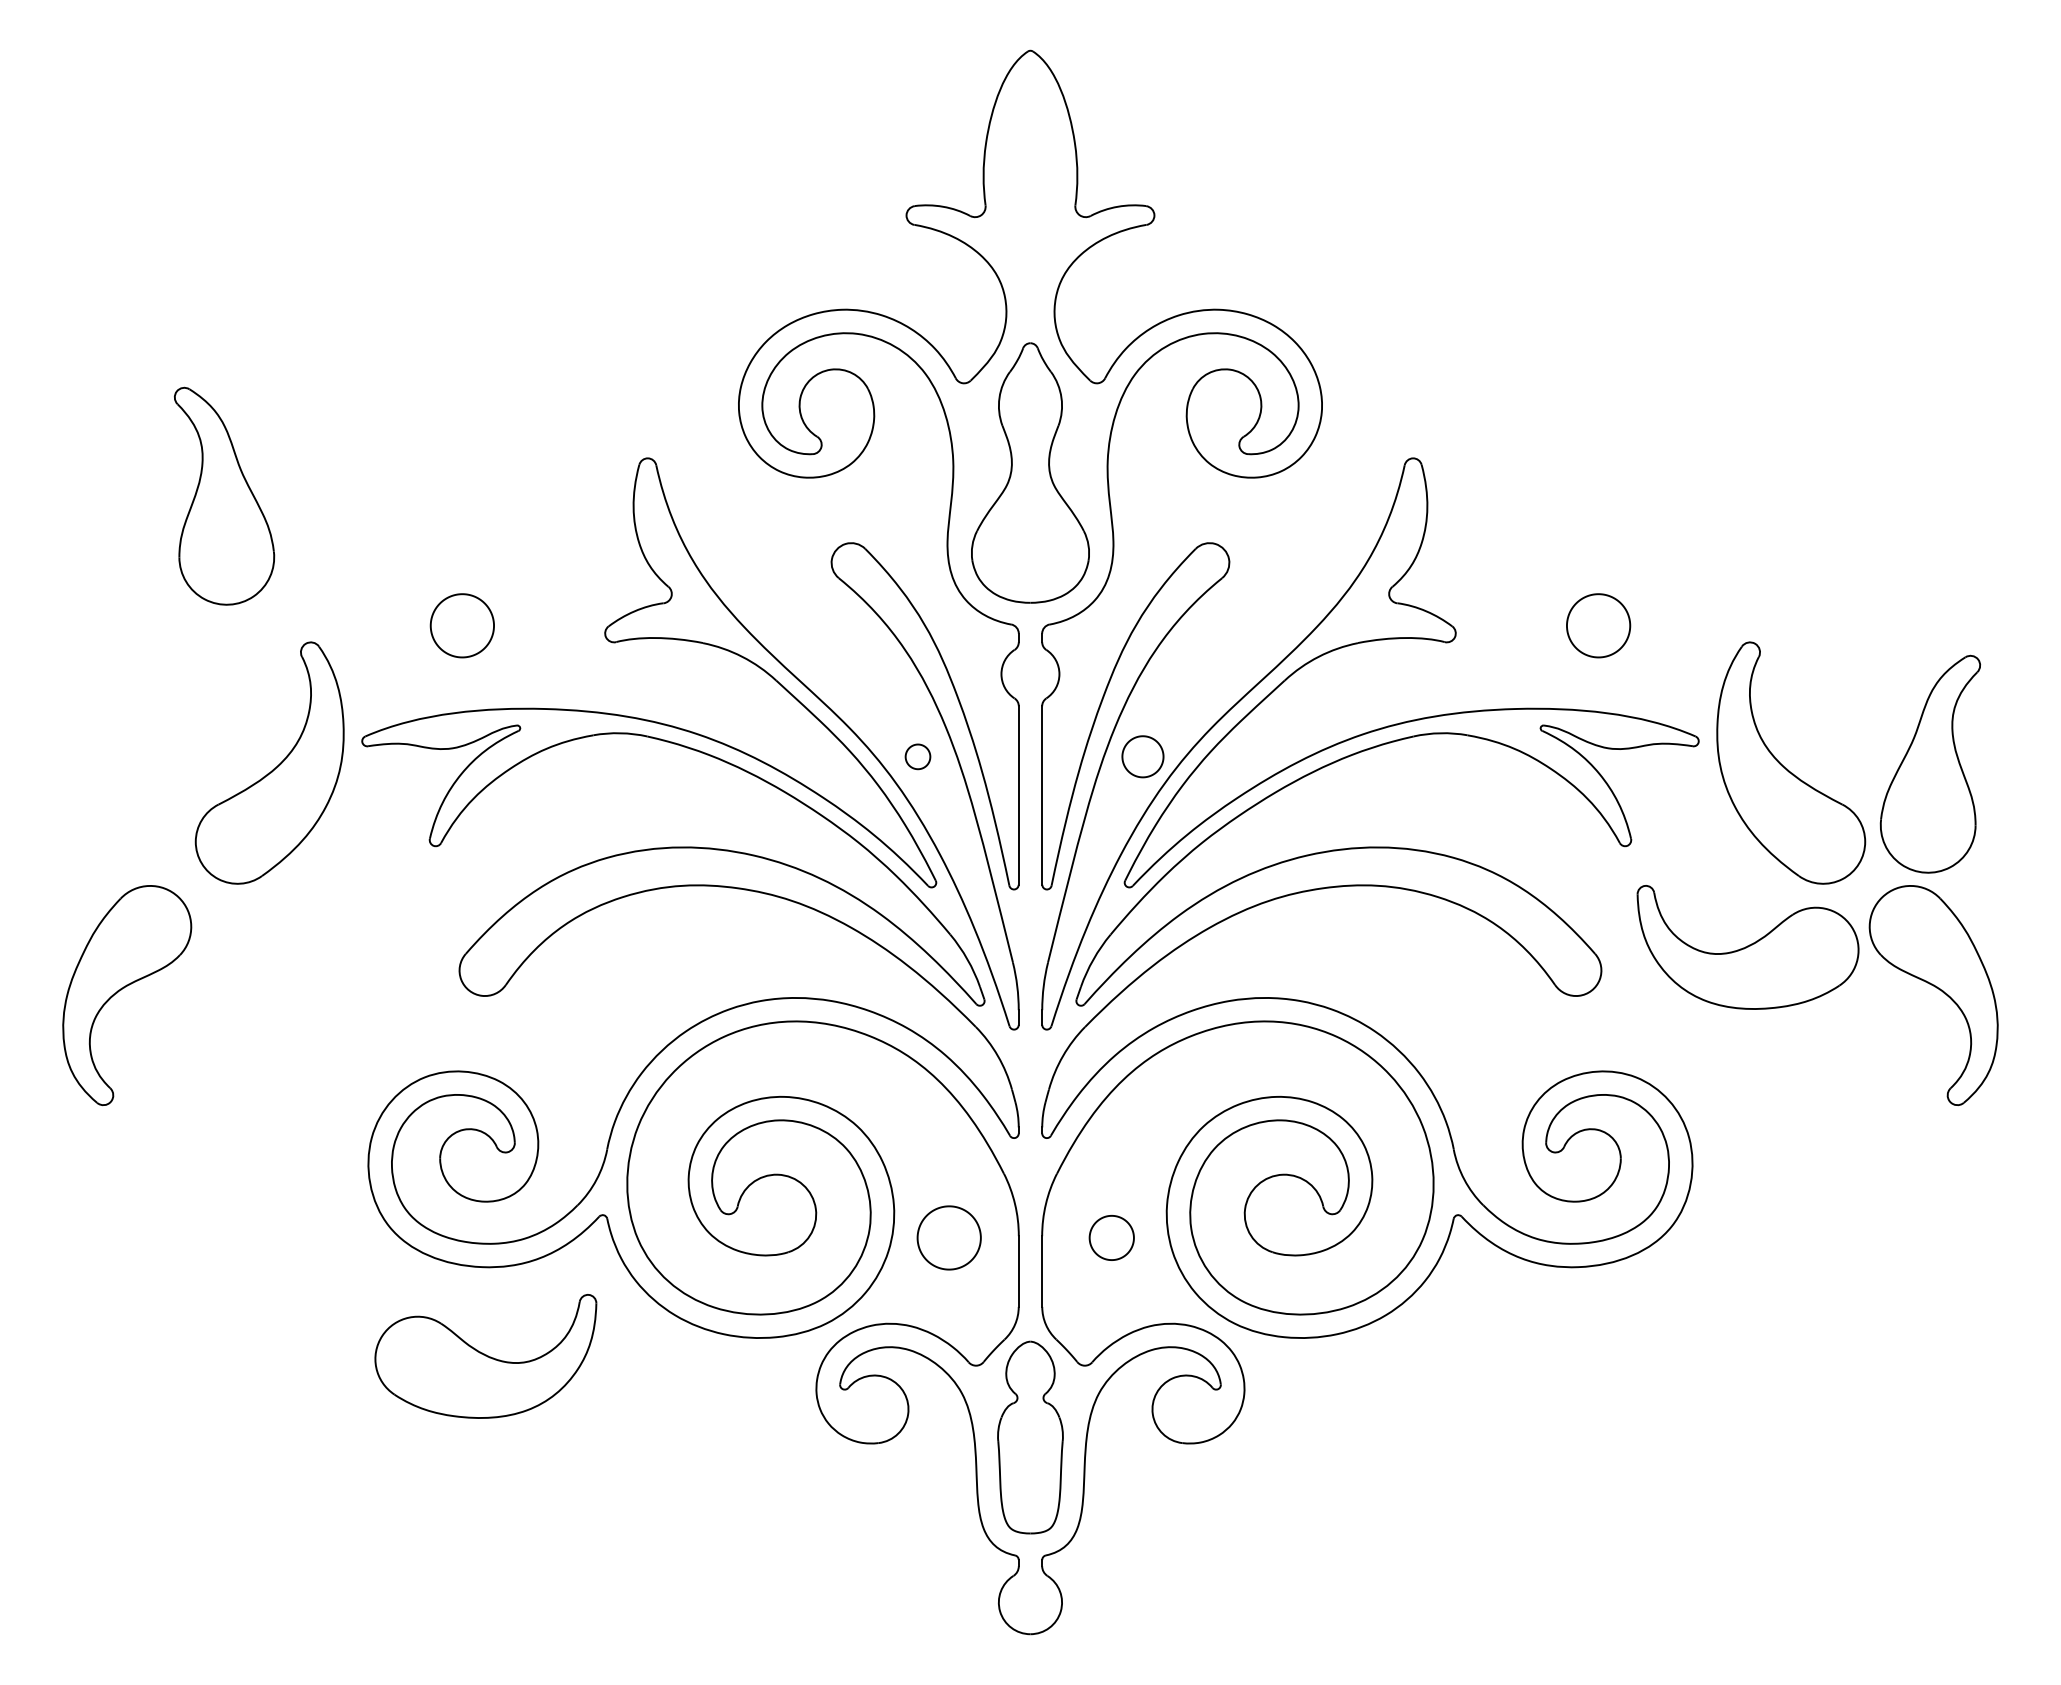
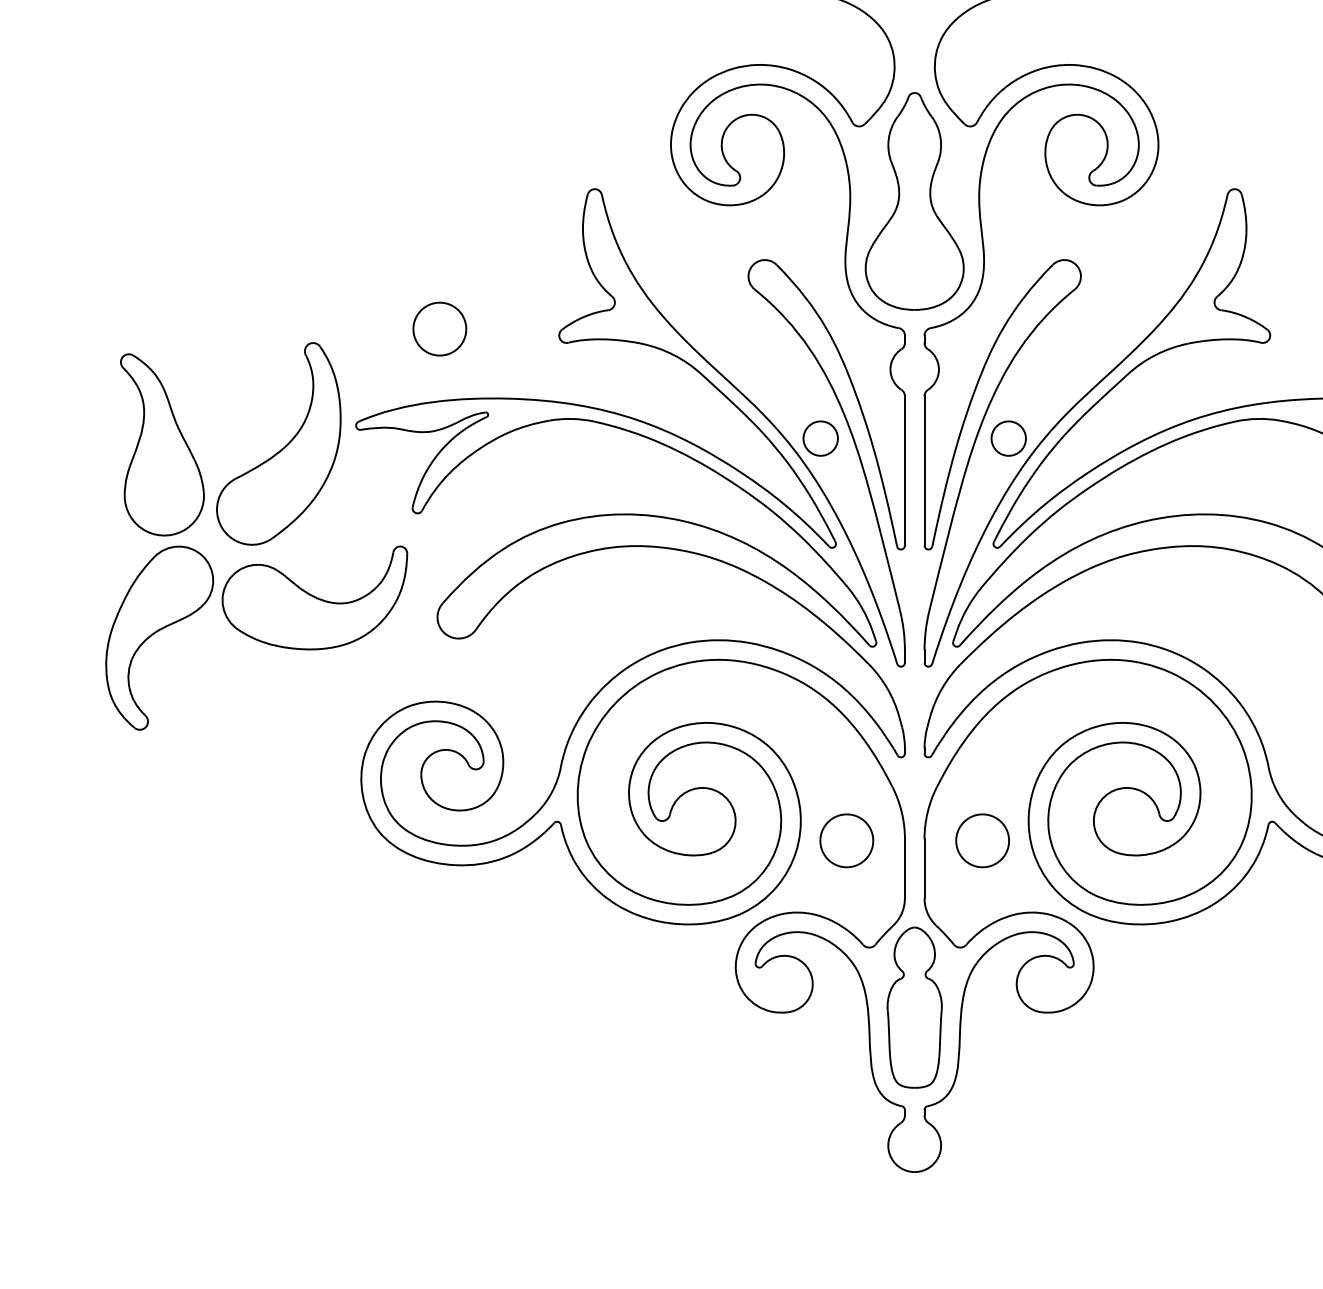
part: (224, 495) -> (162, 444), moved
part: (917, 756) -> (820, 438), size x1.67
part: (1111, 1237) -> (982, 840), size x1.43
part: (485, 1356) -> (314, 598), moved

